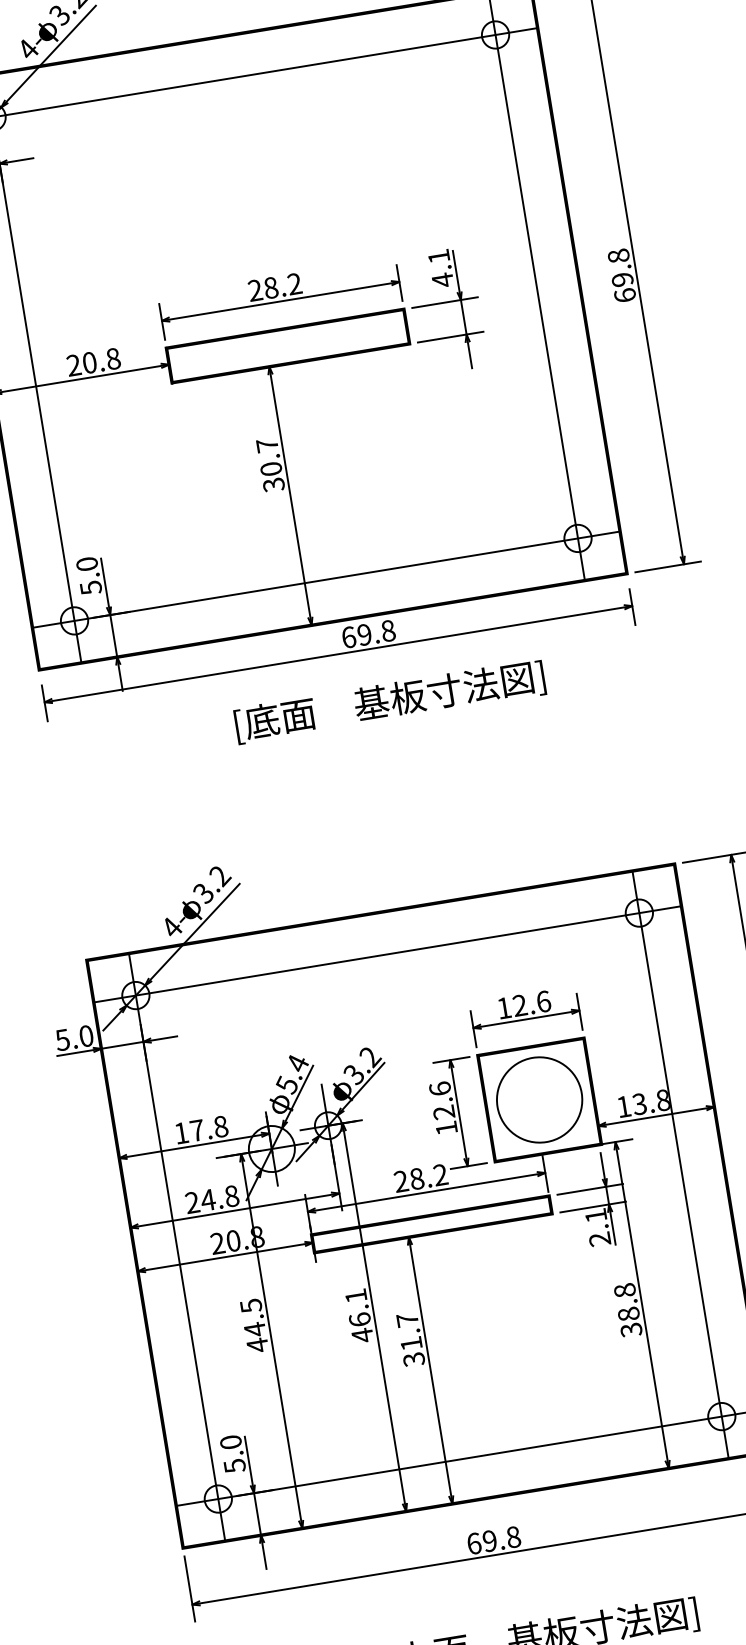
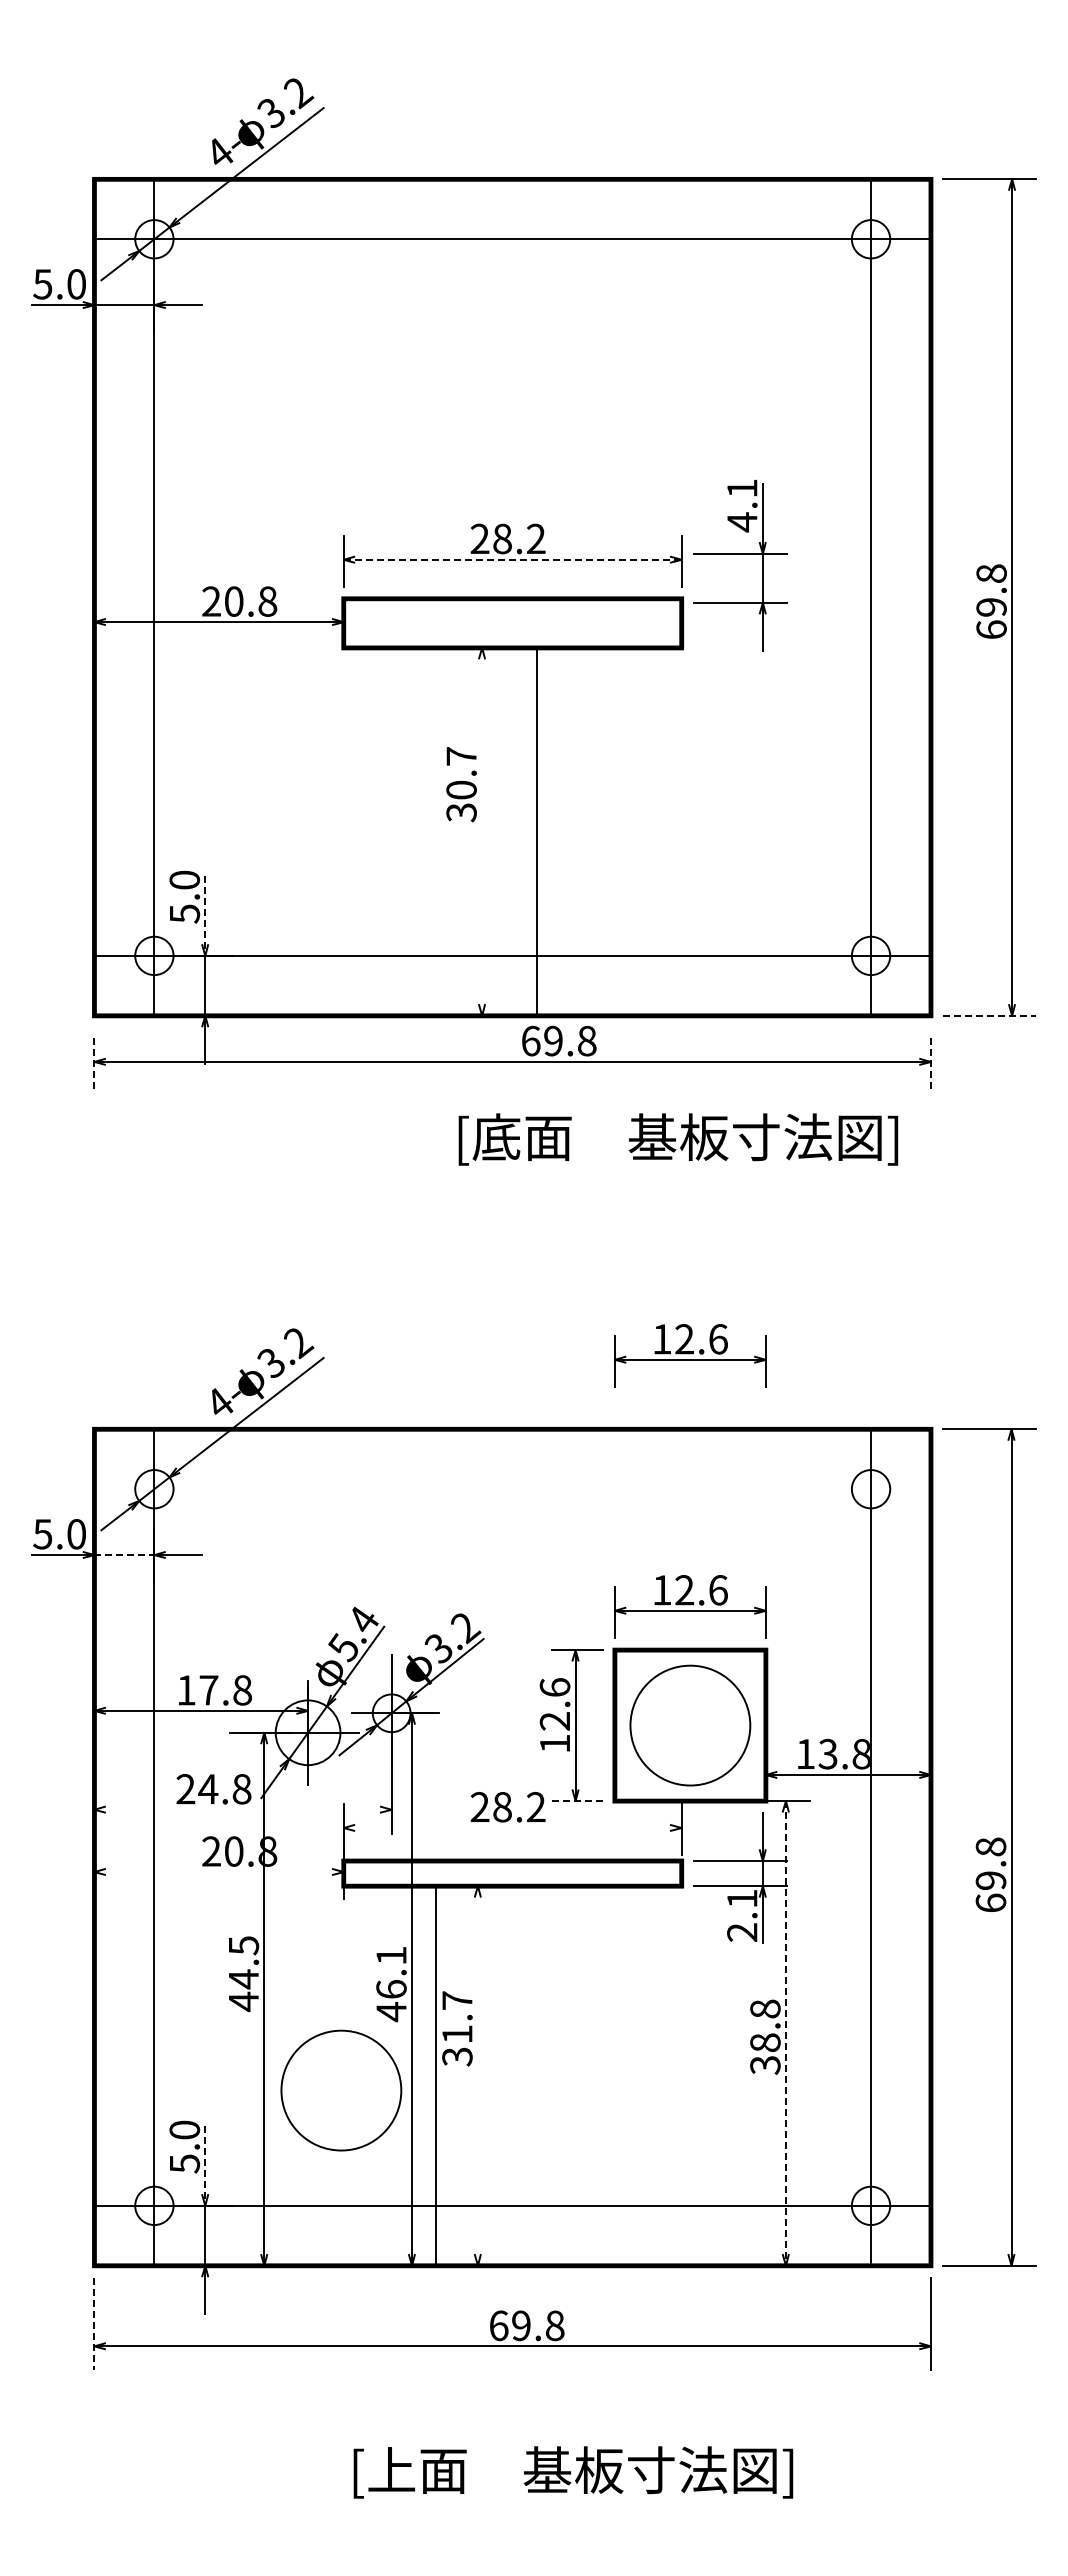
line: (280, 301) -> (512, 559), solid -> dashed
part: (445, 303) -> (740, 554), moved
line: (290, 495) -> (537, 831), moved
line: (668, 566) -> (989, 1015), solid -> dashed
line: (105, 587) -> (205, 916), solid -> dashed
line: (632, 606) -> (930, 1062), solid -> dashed
text: (390, 701) -> (678, 1139), moved
line: (44, 702) -> (94, 1062), solid -> dashed
part: (497, 839) -> (690, 1355), added
line: (387, 954) -> (512, 1489), removed
line: (122, 1045) -> (124, 1555), solid -> dashed
line: (469, 1166) -> (577, 1801), solid -> dashed
line: (426, 1192) -> (512, 1828), removed
line: (234, 1210) -> (242, 1809), removed
line: (225, 1257) -> (218, 1872), removed
line: (641, 1305) -> (785, 2033), solid -> dashed
line: (430, 1370) -> (435, 2075), moved
circle: (336, 1396) -> (341, 2090), added
line: (249, 1465) -> (205, 2166), solid -> dashed
line: (189, 1589) -> (94, 2324), solid -> dashed

